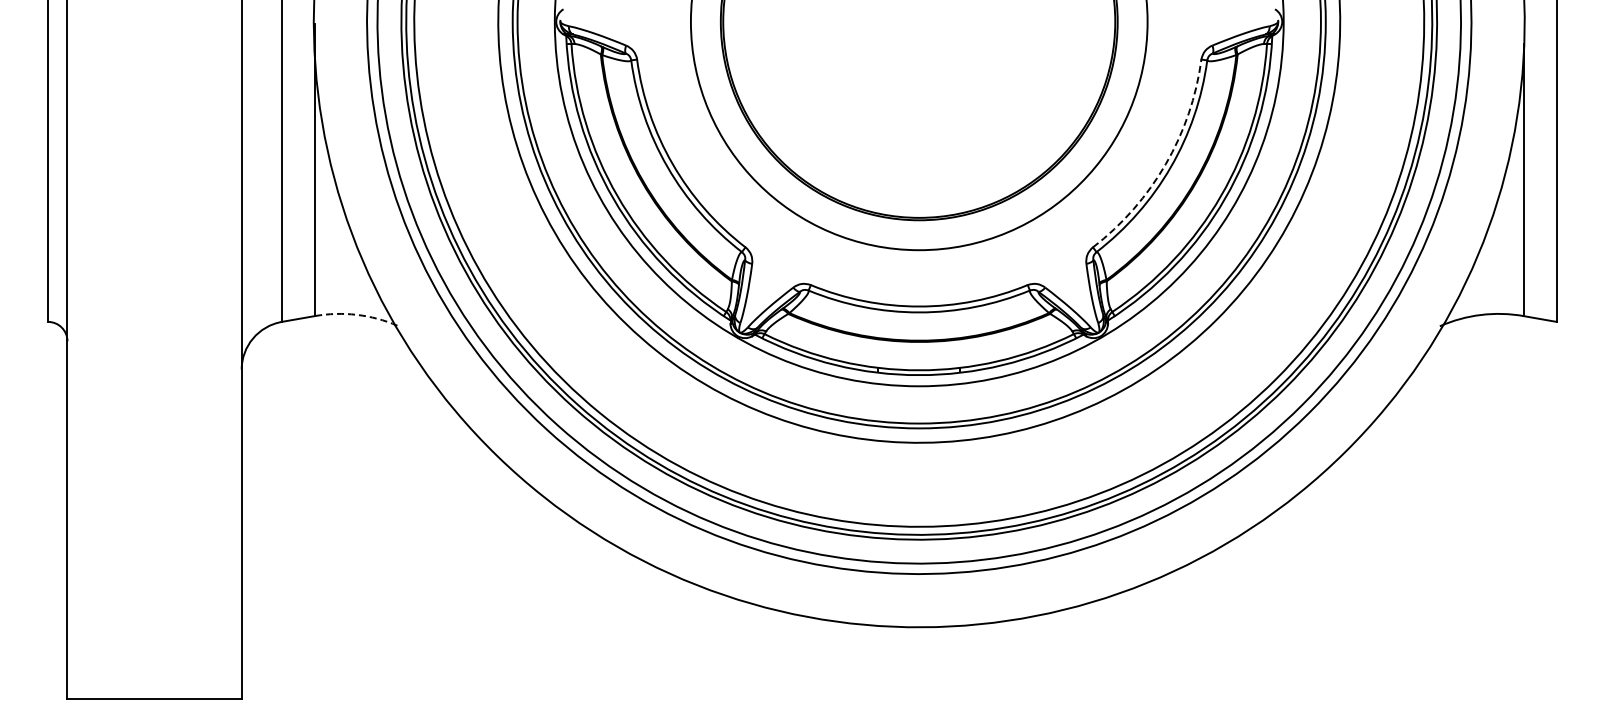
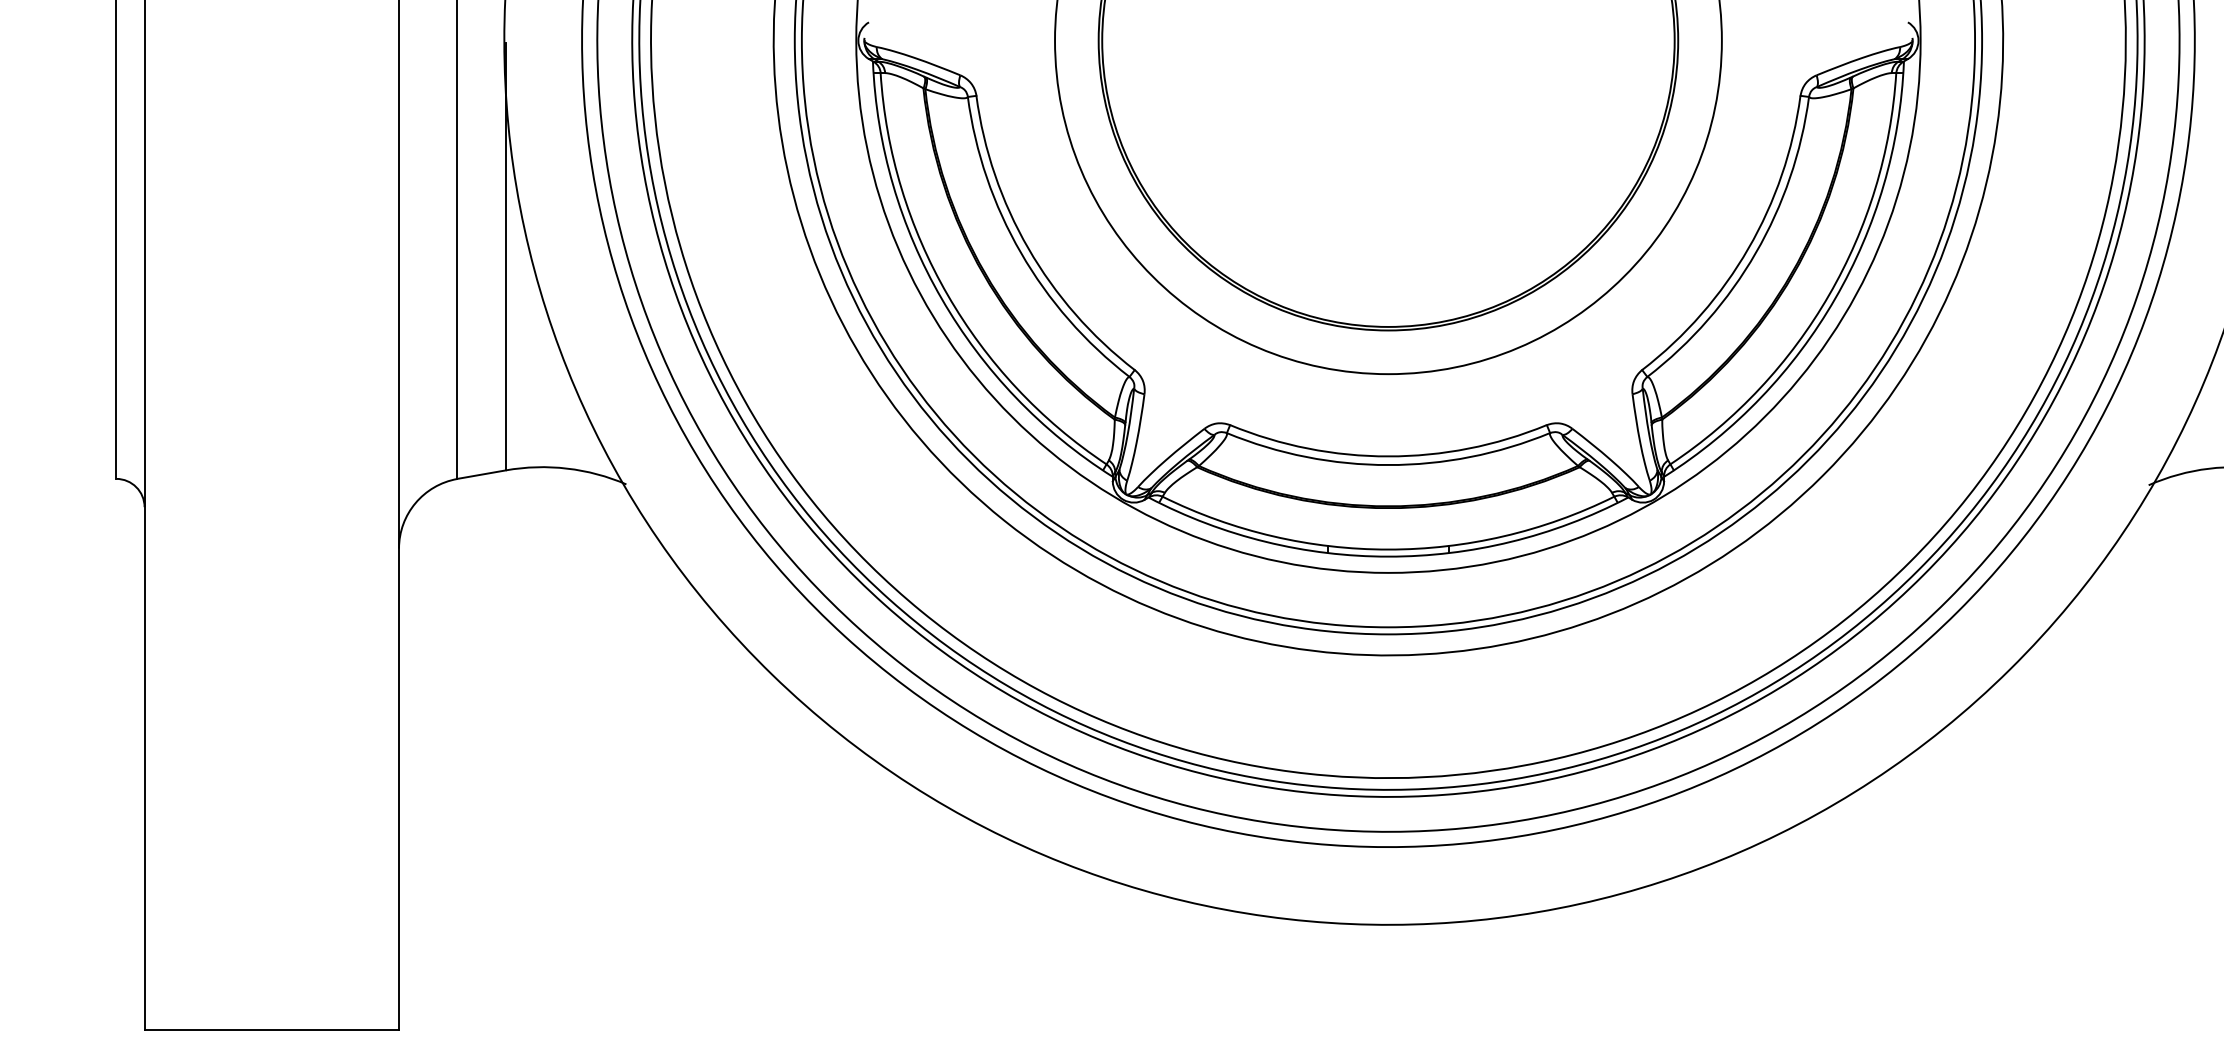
arc: (1165, 164) -> (1748, 249), dashed -> solid
arc: (356, 314) -> (566, 468), dashed -> solid

